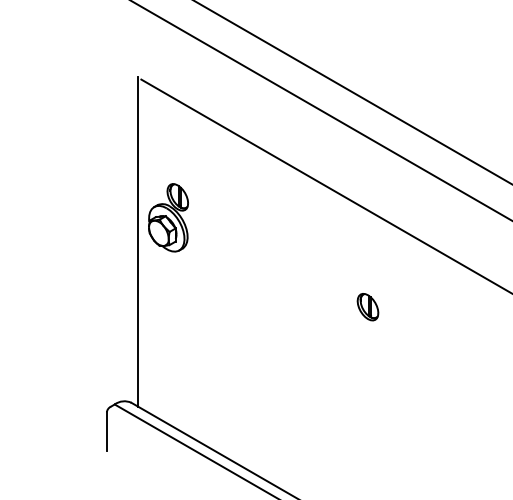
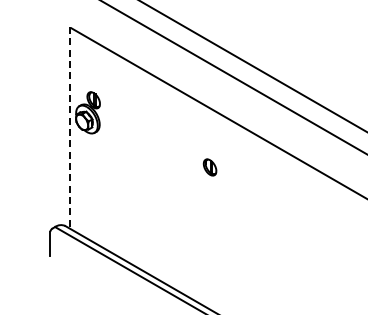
line: (138, 241) -> (69, 127), solid -> dashed

